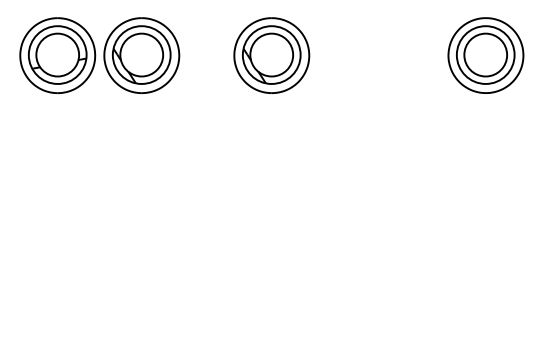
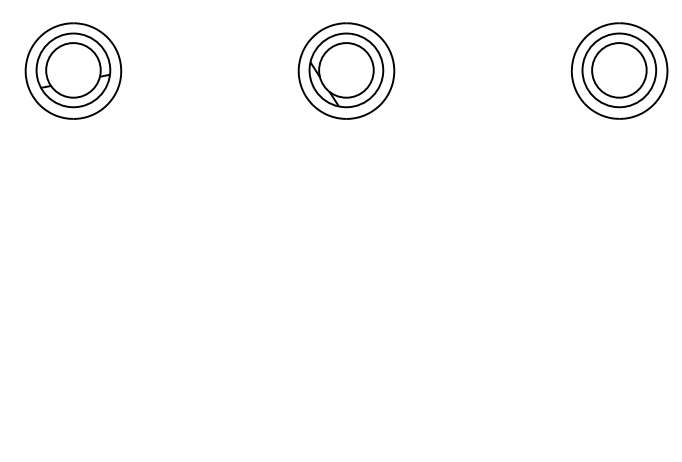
part: (141, 55) -> (180, 70), removed

